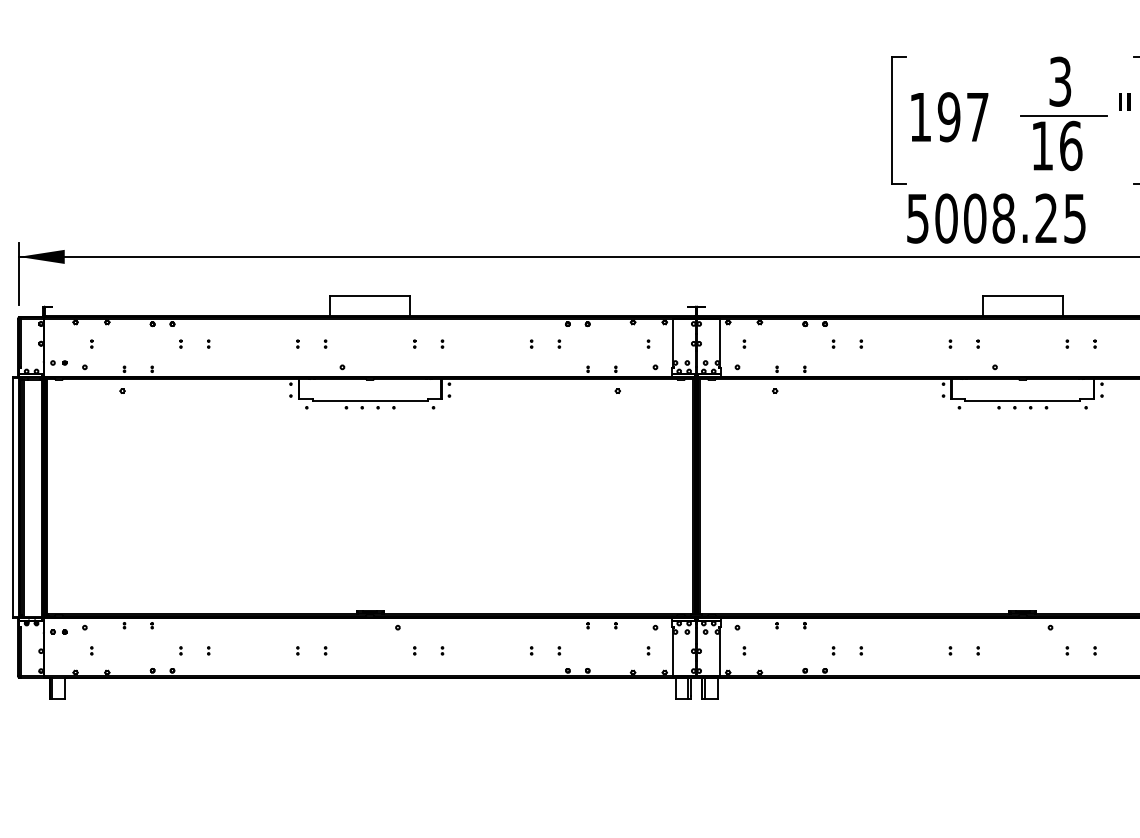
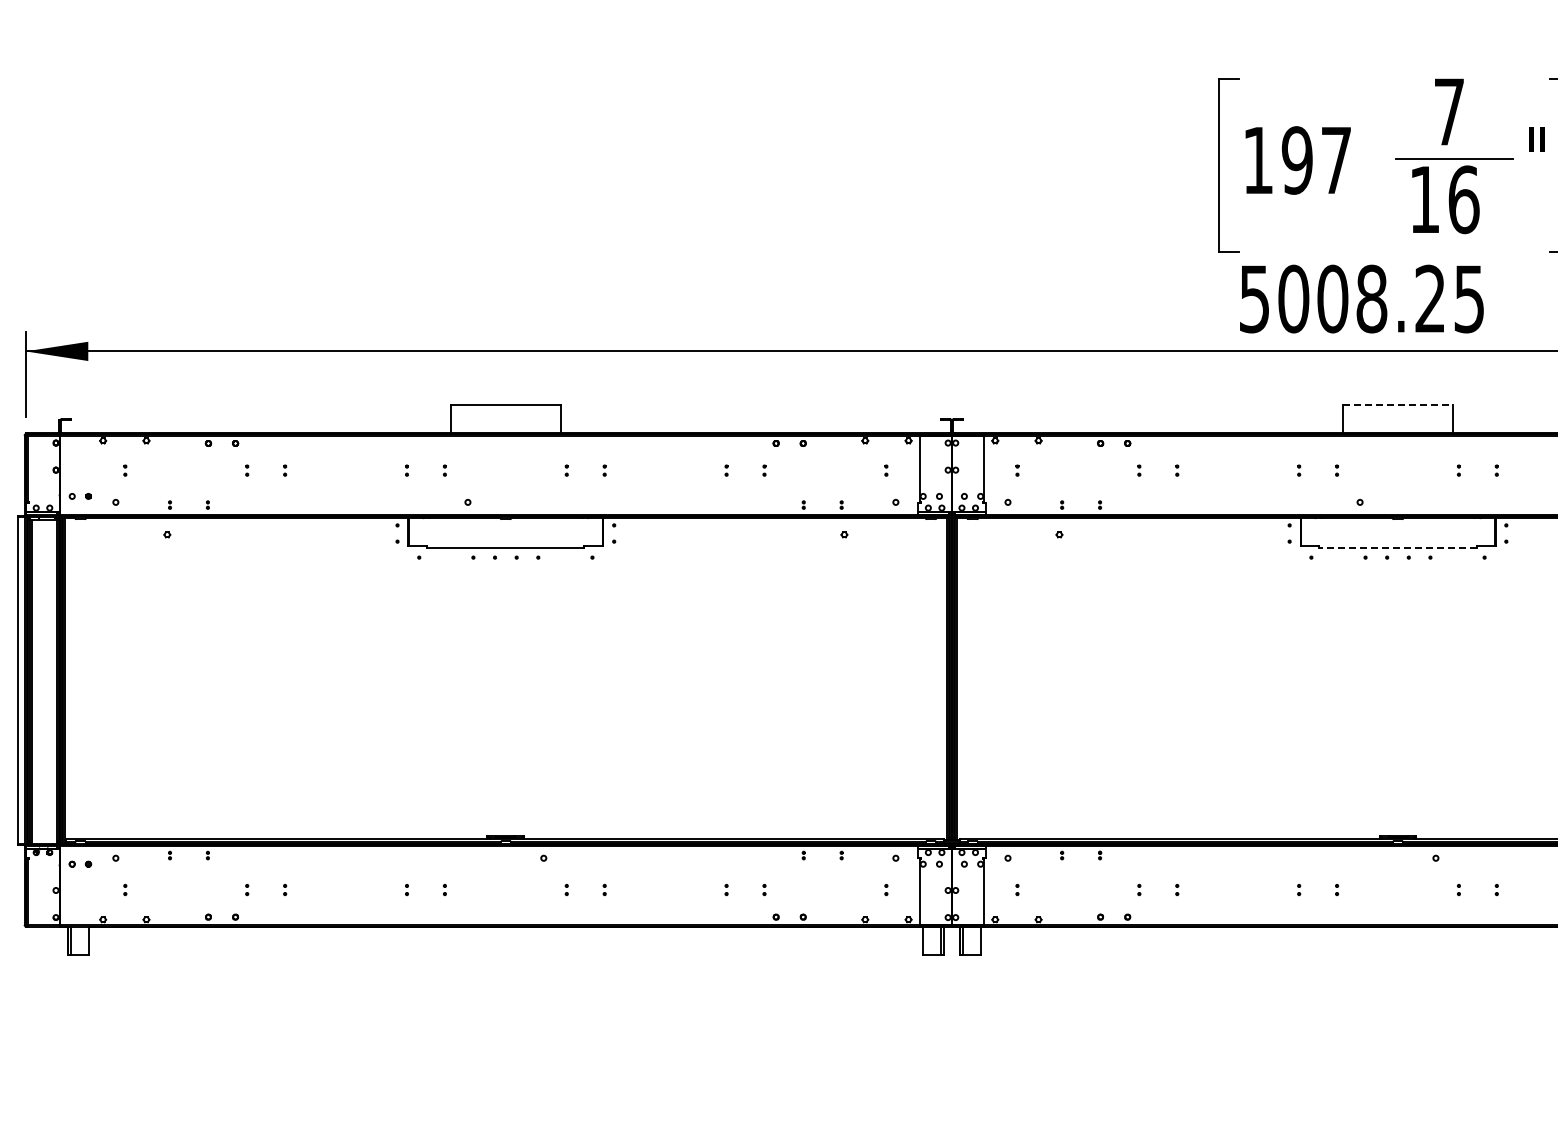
text: (1060, 81) -> (1449, 111), 3 -> 7
line: (1023, 295) -> (1398, 404), solid -> dashed
line: (1023, 401) -> (1398, 548), solid -> dashed

